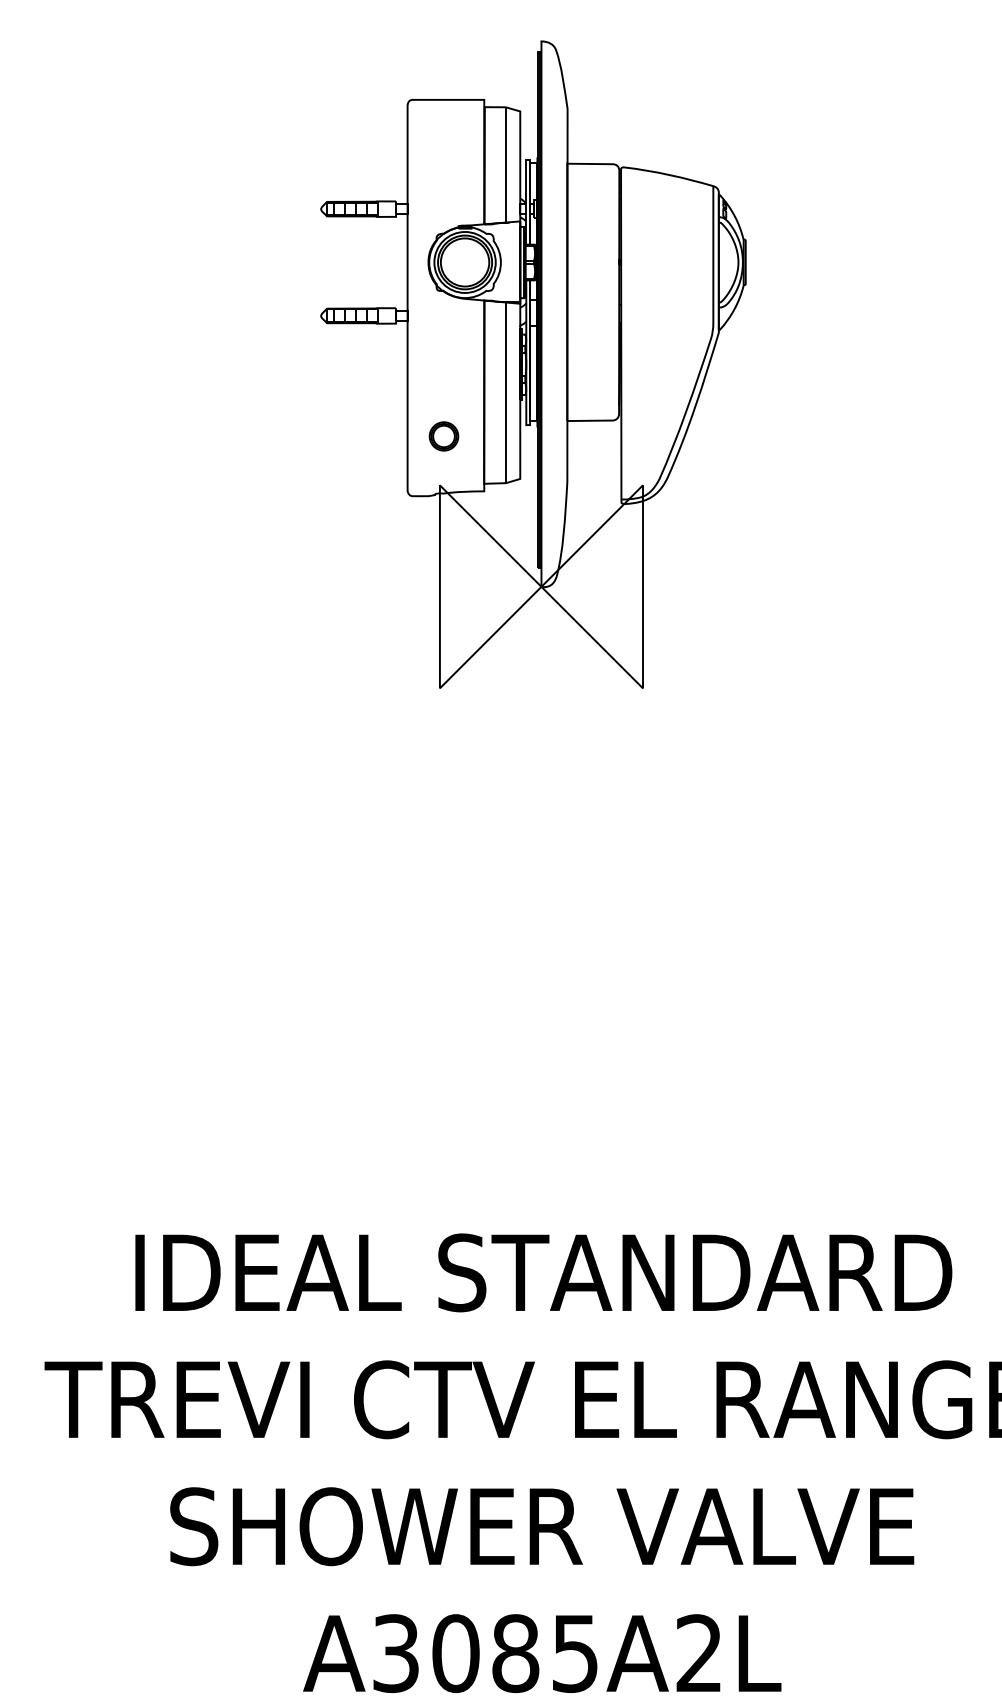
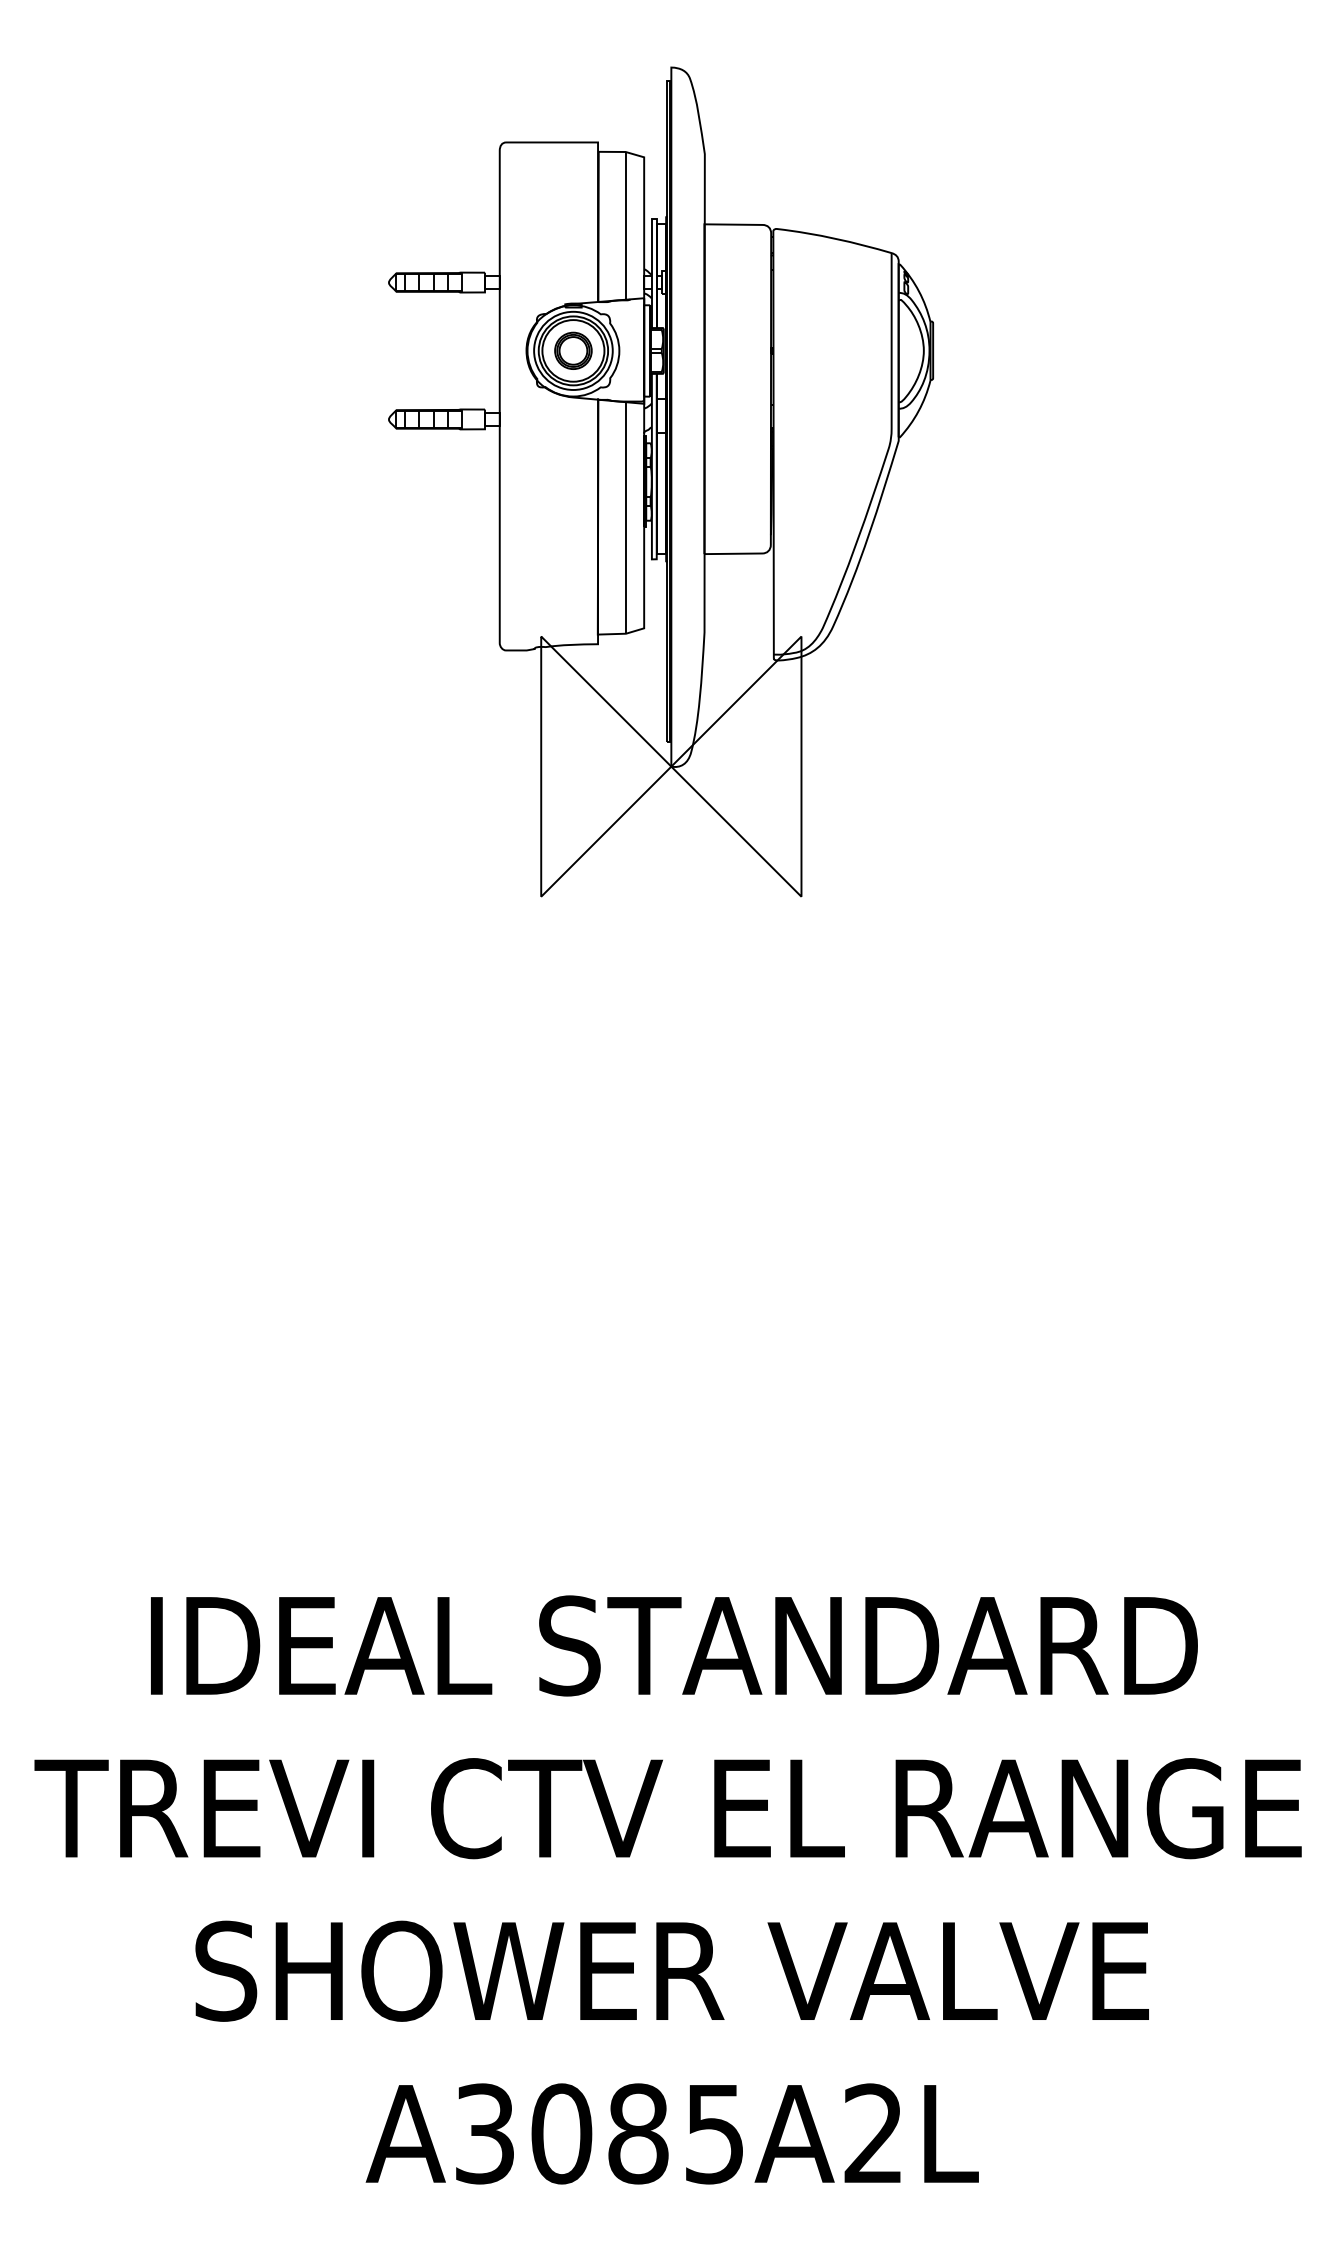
part: (444, 436) -> (573, 350), moved

